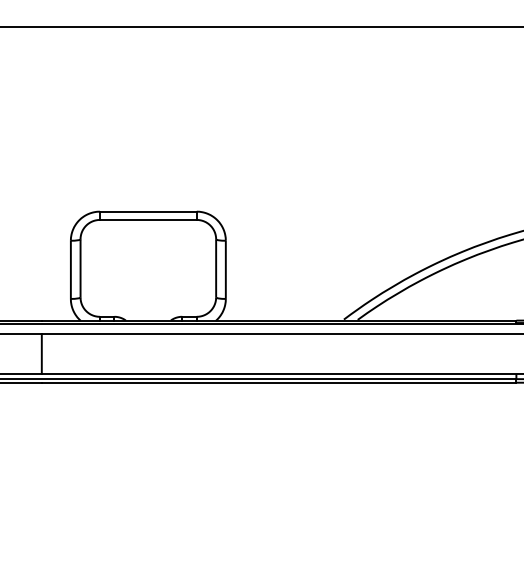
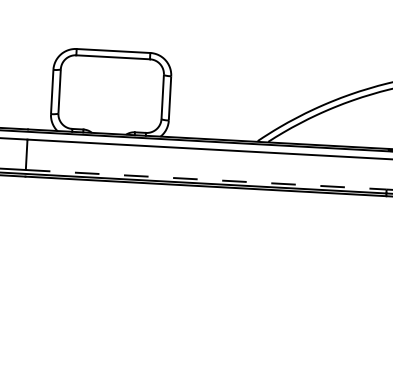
line: (279, 373) -> (206, 179), solid -> dashed

